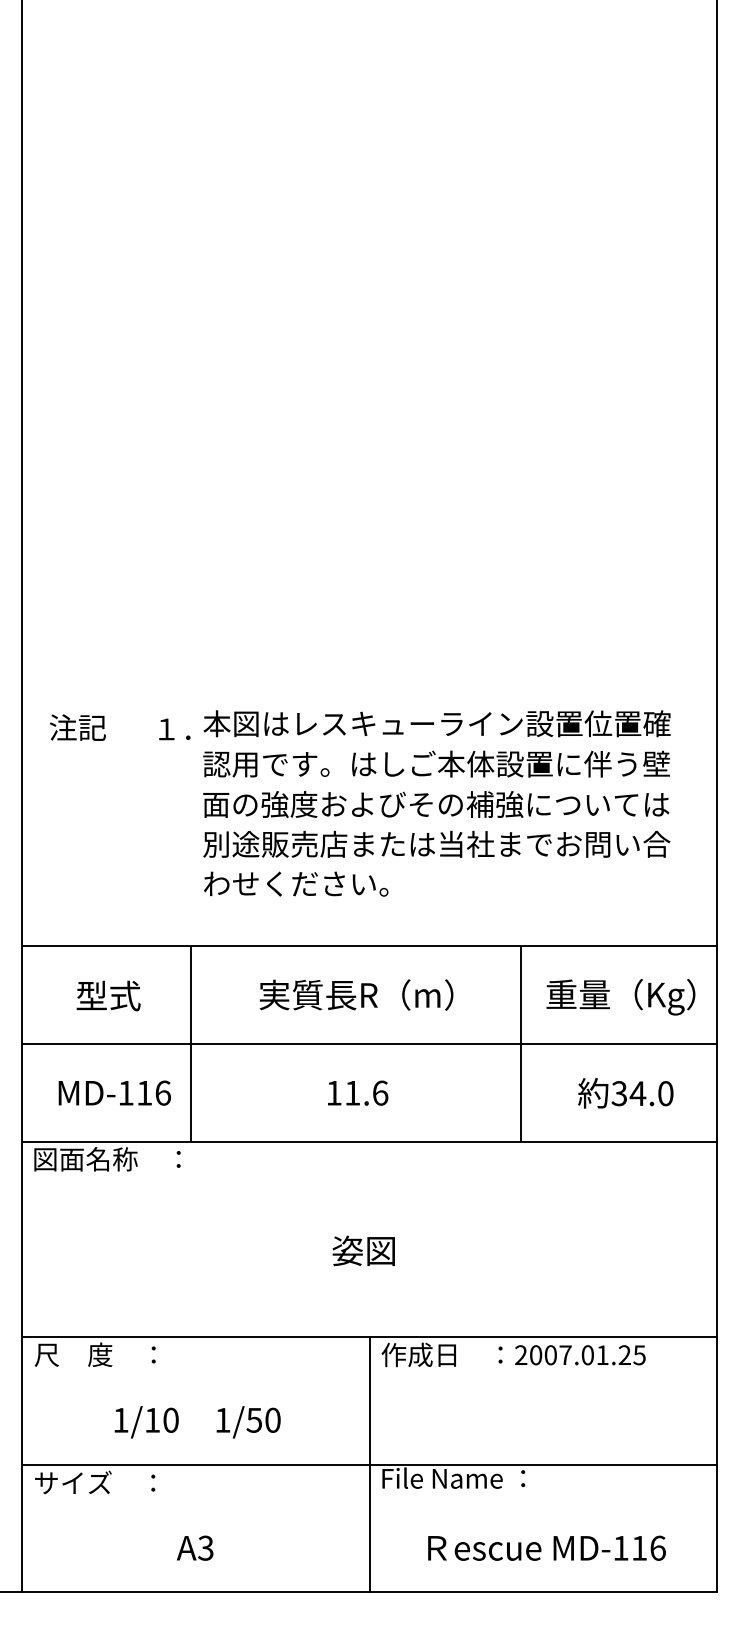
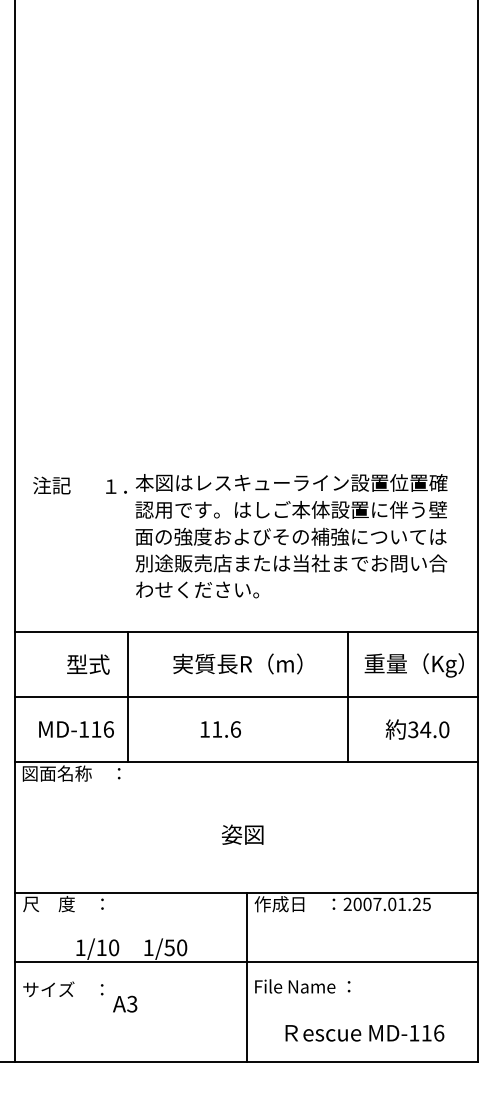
text: (108, 995) -> (88, 664), moved
text: (357, 1093) -> (220, 729), moved
line: (369, 1464) -> (246, 962), moved
text: (195, 1547) -> (125, 1003), moved

